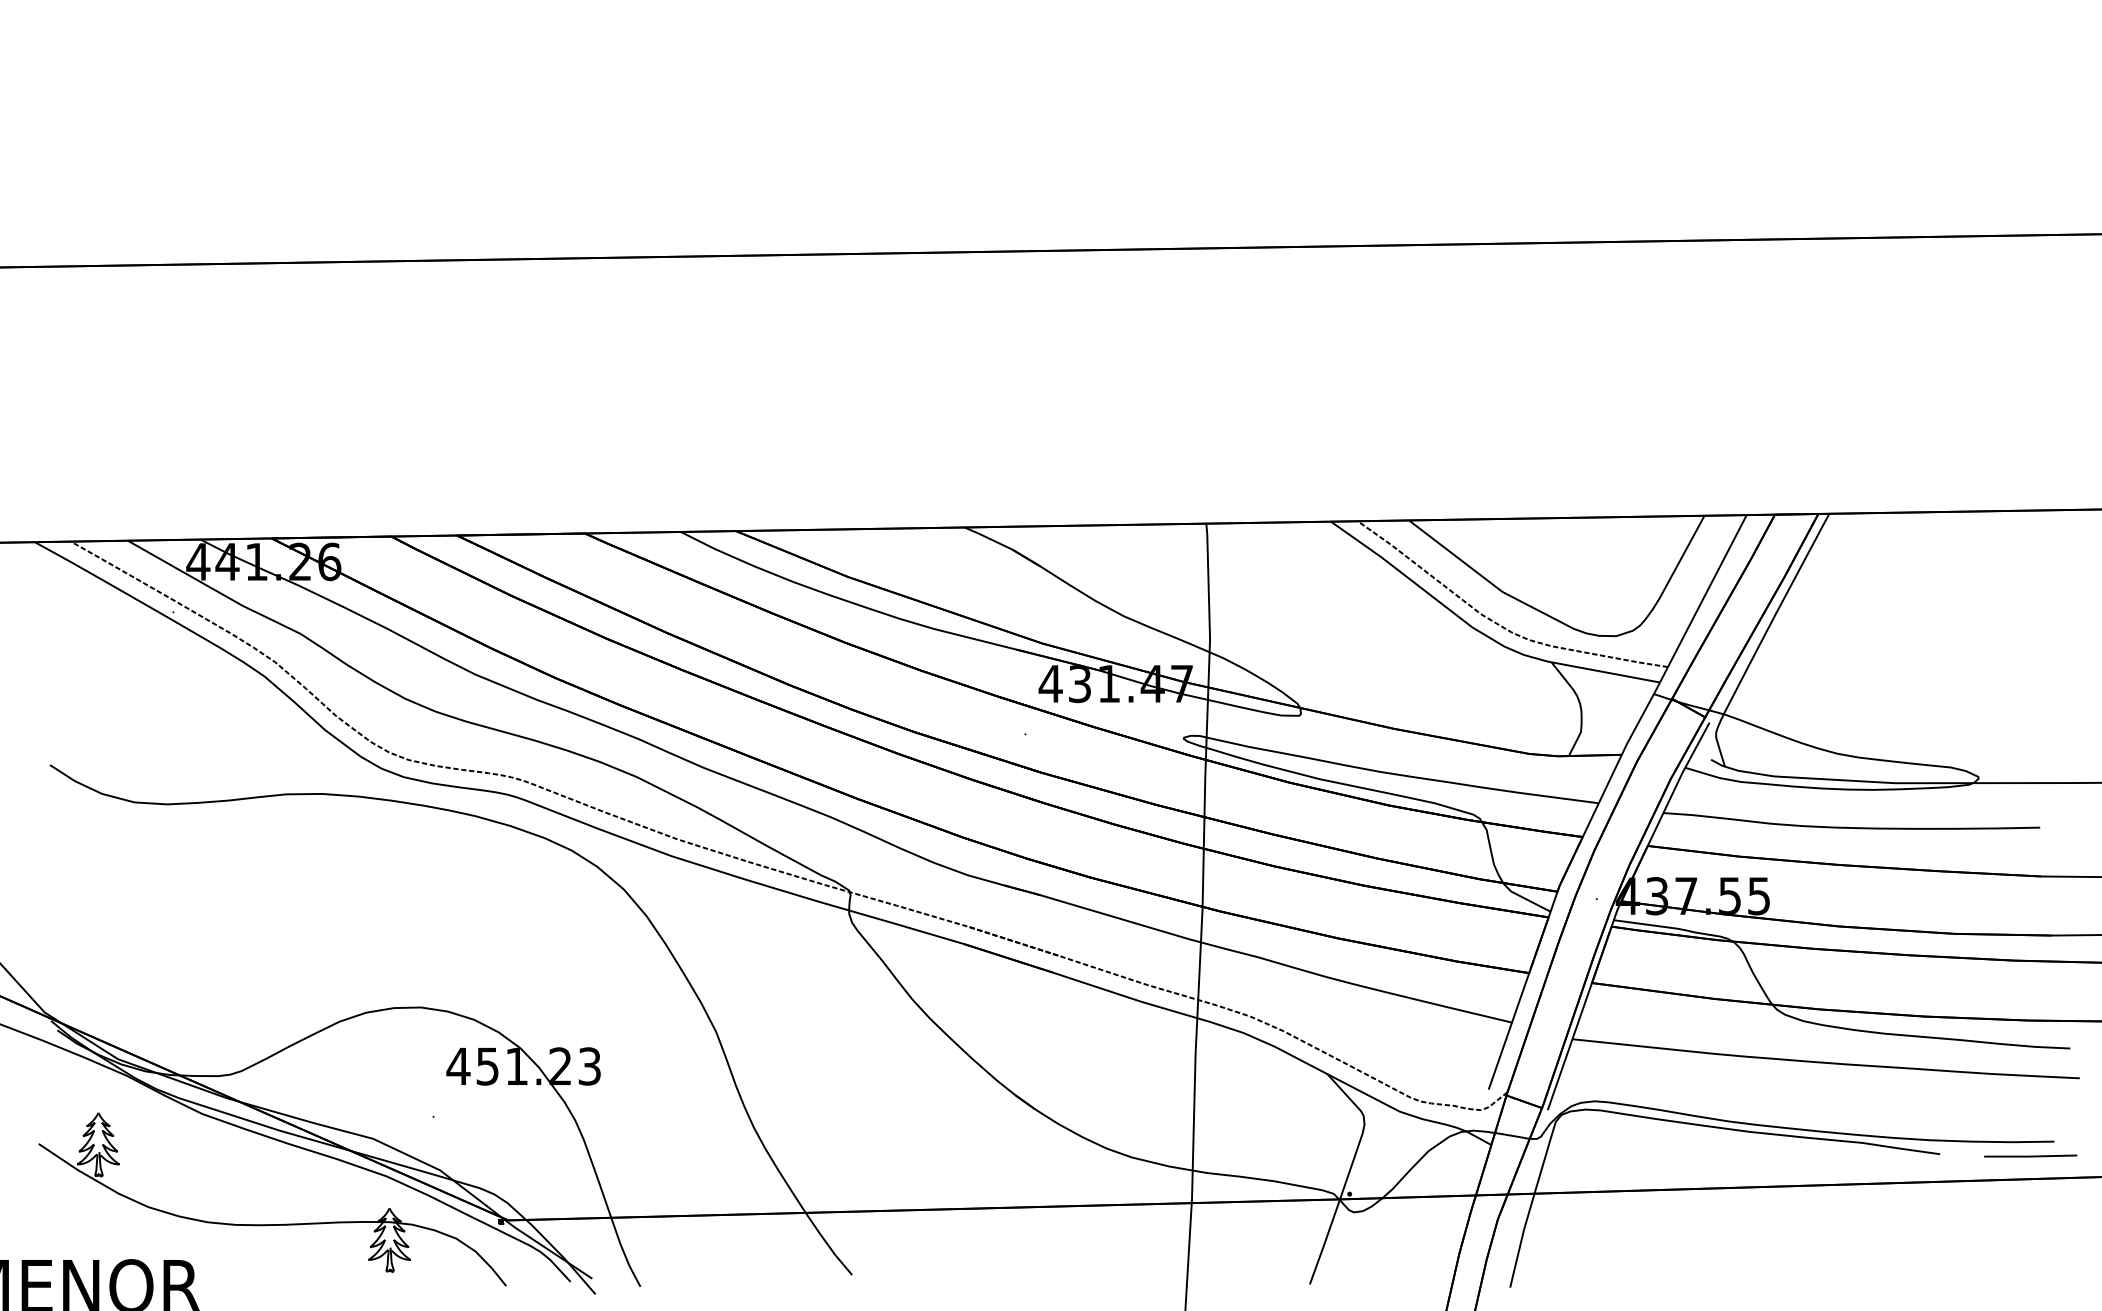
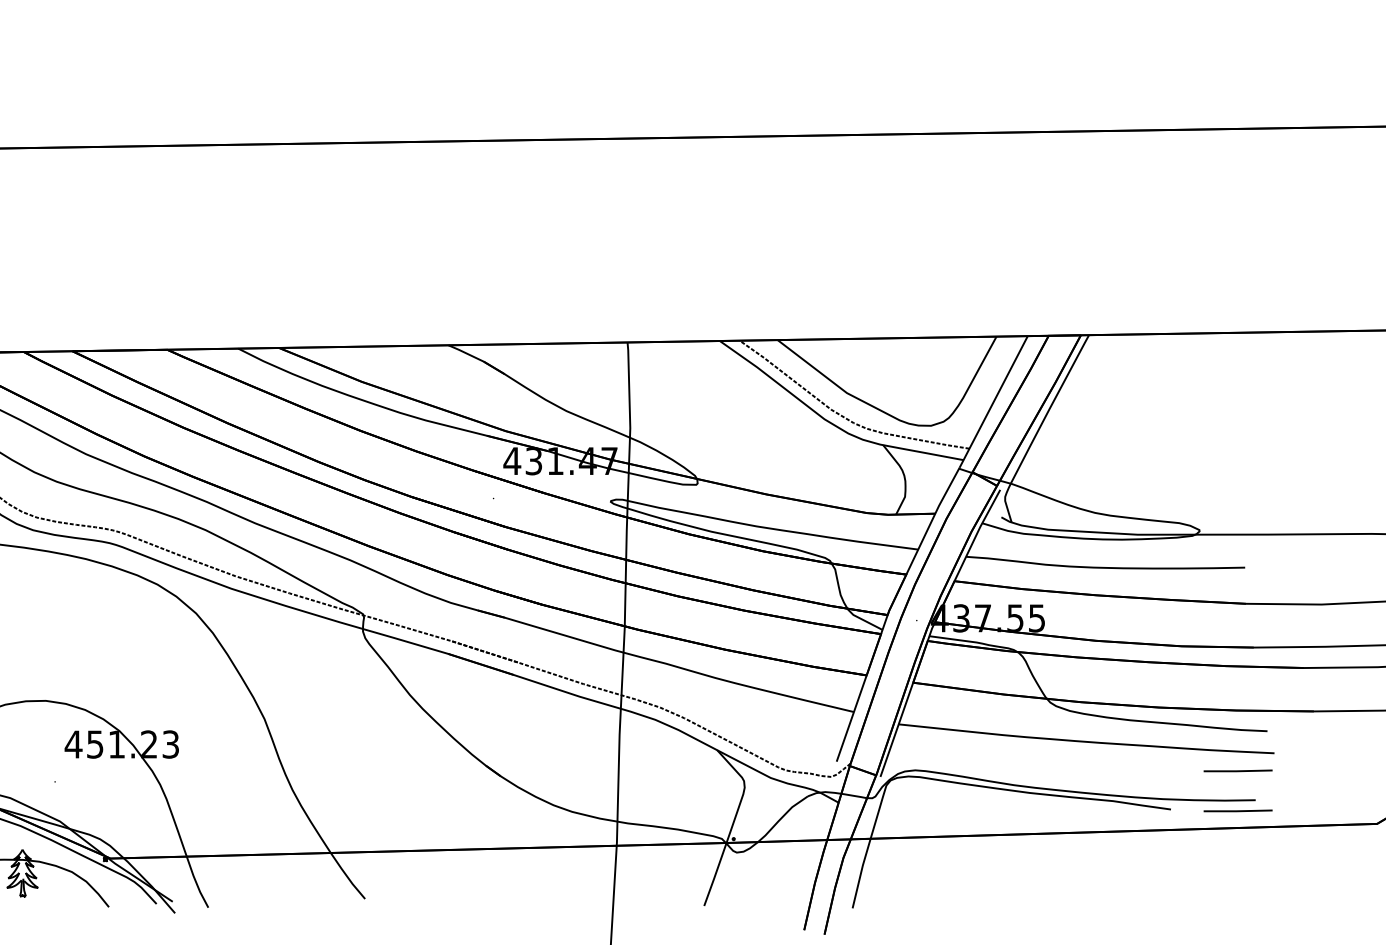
line: (2030, 1101) -> (1238, 770), added

